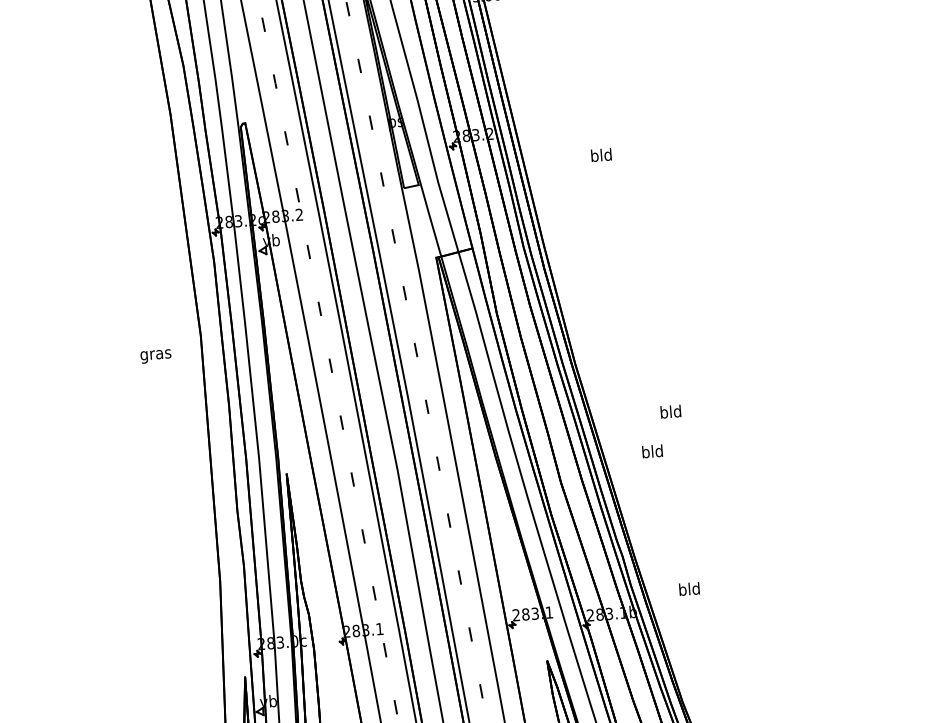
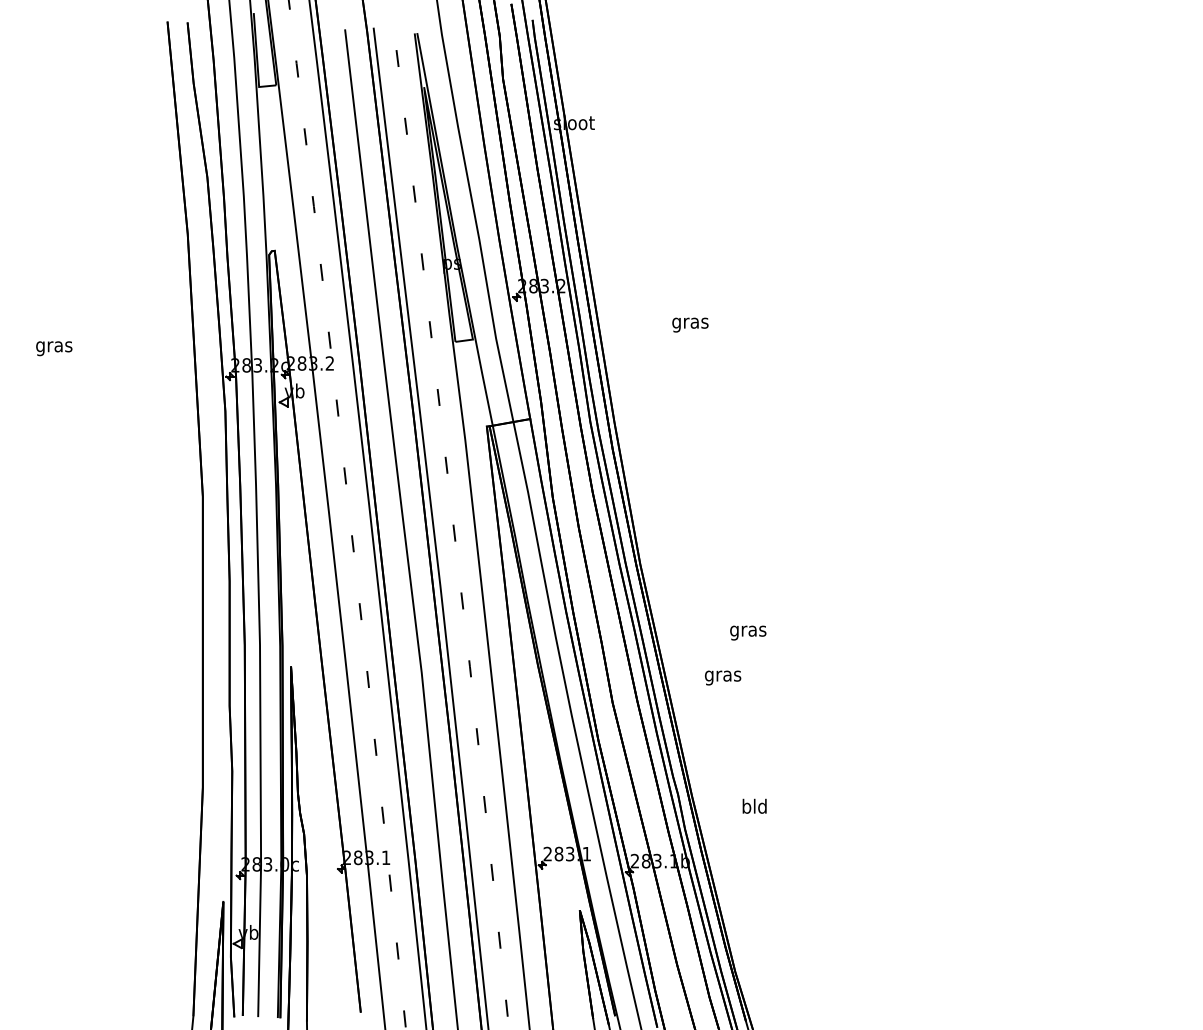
text: (601, 156) -> (690, 322), bld -> gras
text: (156, 356) -> (54, 348), moved
text: (671, 412) -> (748, 630), bld -> gras
text: (653, 452) -> (723, 675), bld -> gras
text: (689, 588) -> (754, 805), moved

